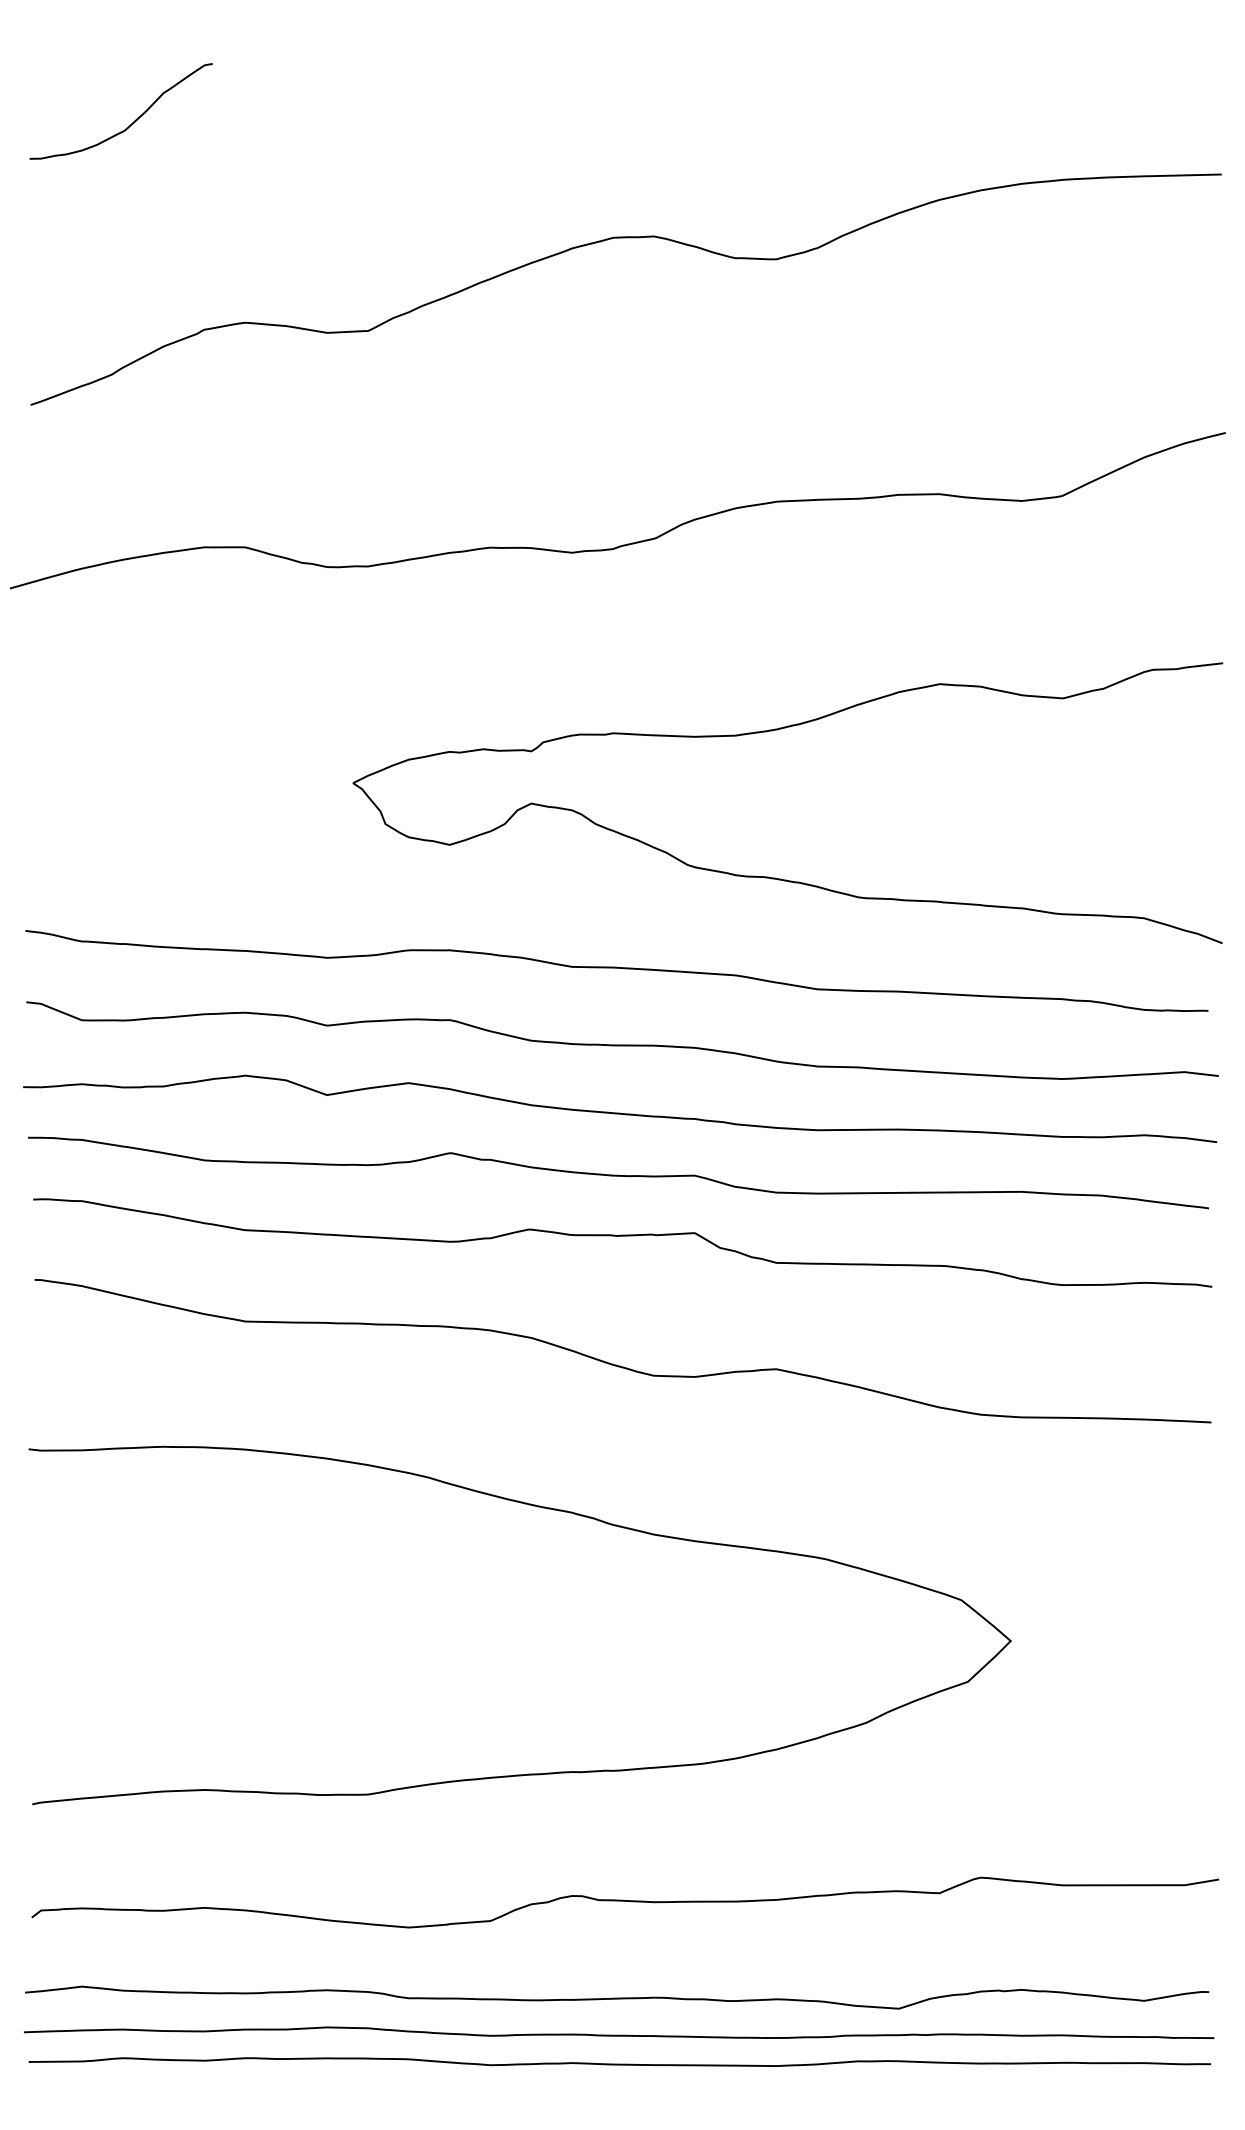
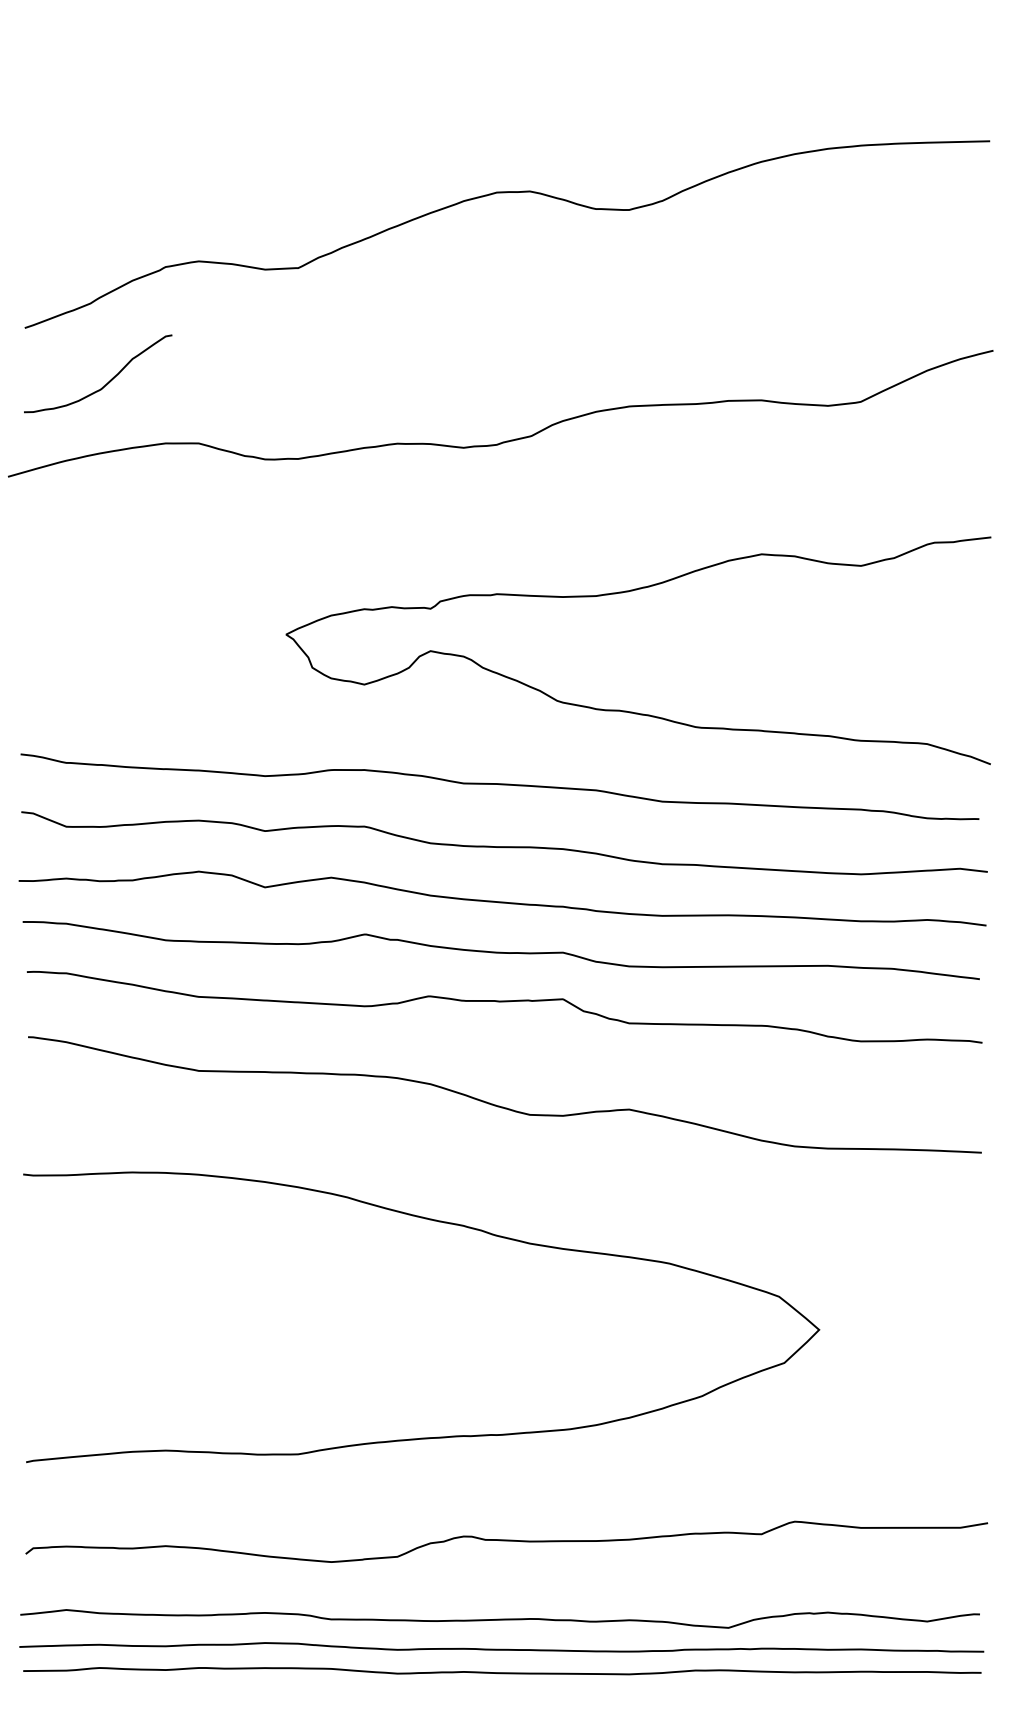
curve: (132, 122) -> (107, 382), moved

